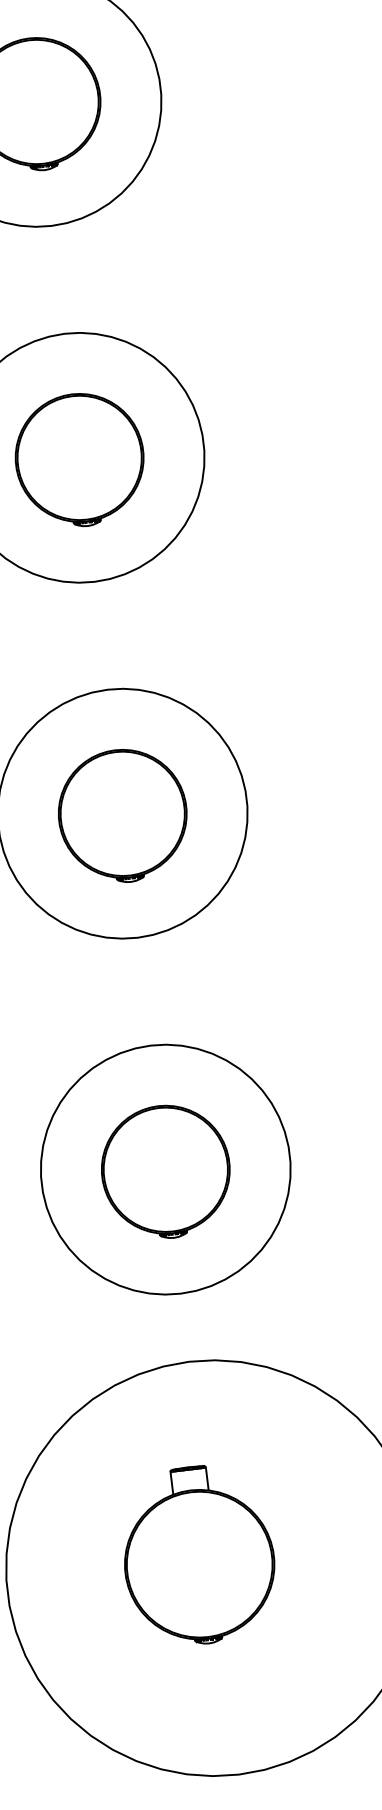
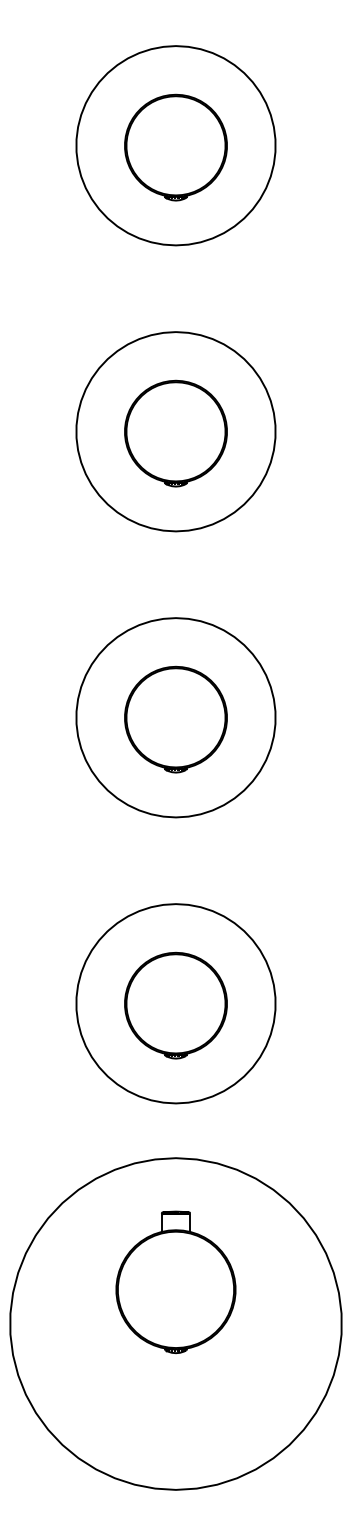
part: (197, 1555) -> (175, 1282), moved

